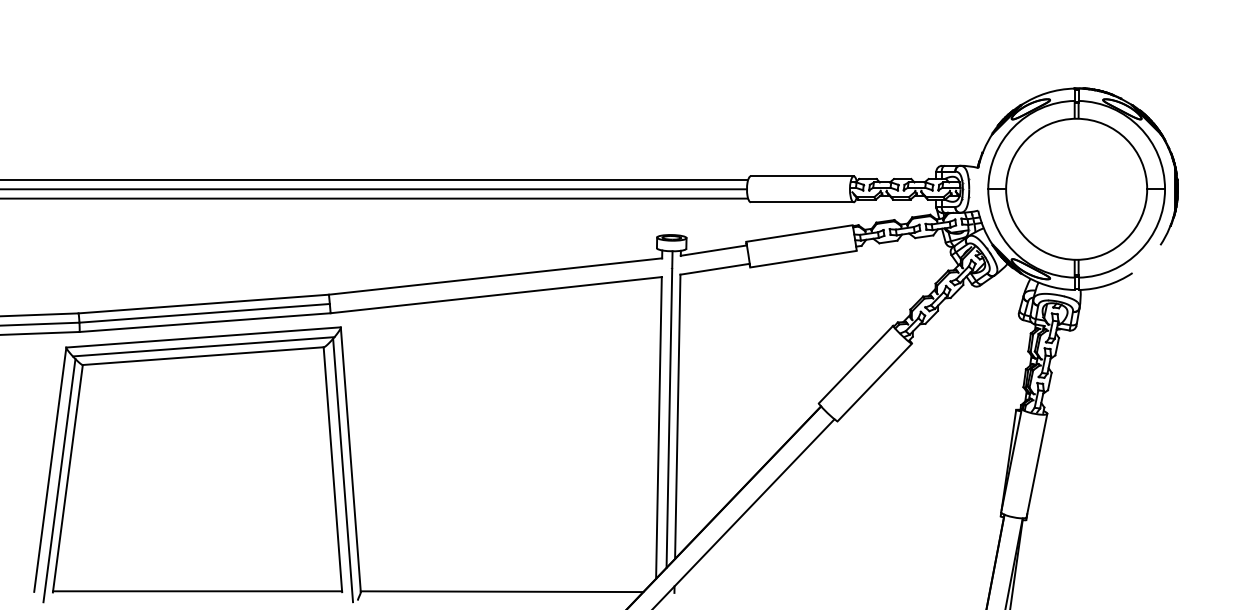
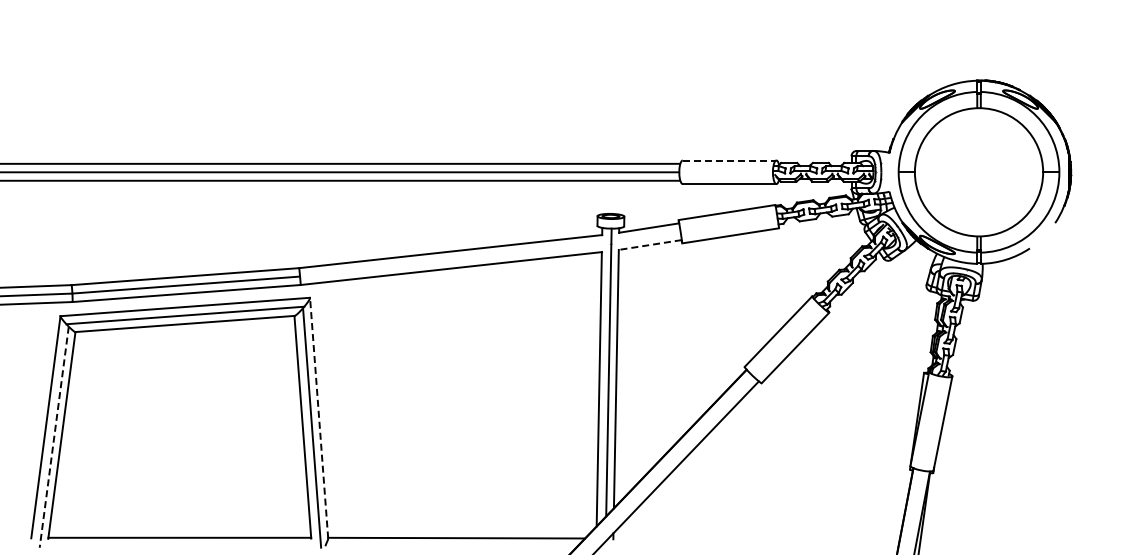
line: (802, 176) -> (729, 160), solid -> dashed
line: (715, 269) -> (650, 245), solid -> dashed
line: (351, 460) -> (319, 418), solid -> dashed
line: (59, 480) -> (54, 437), solid -> dashed

